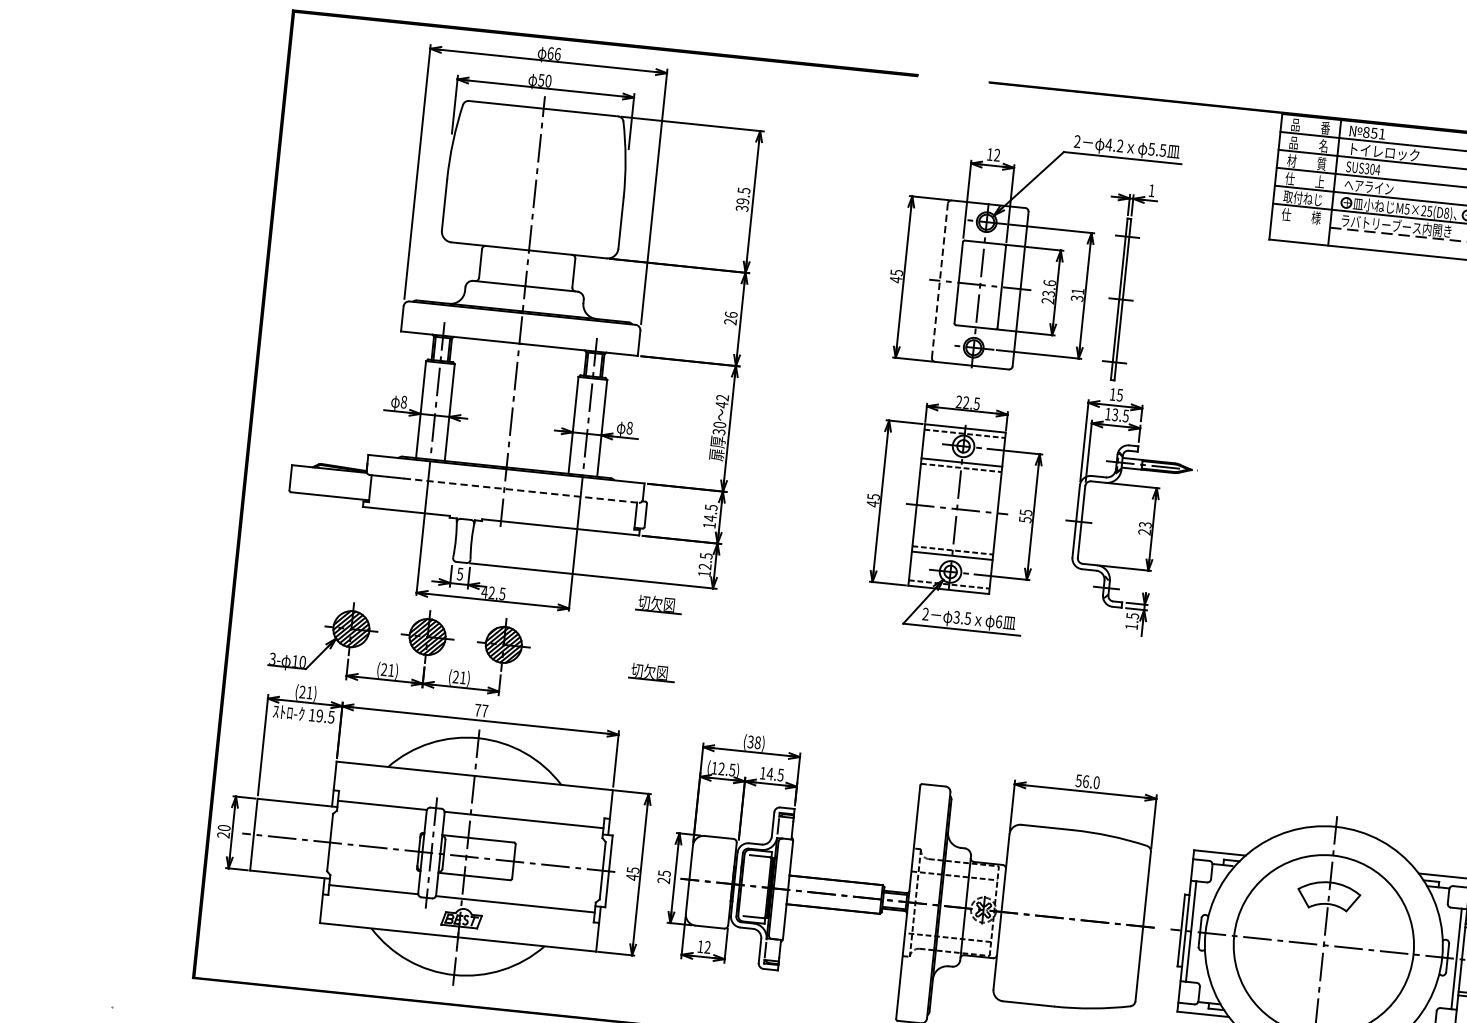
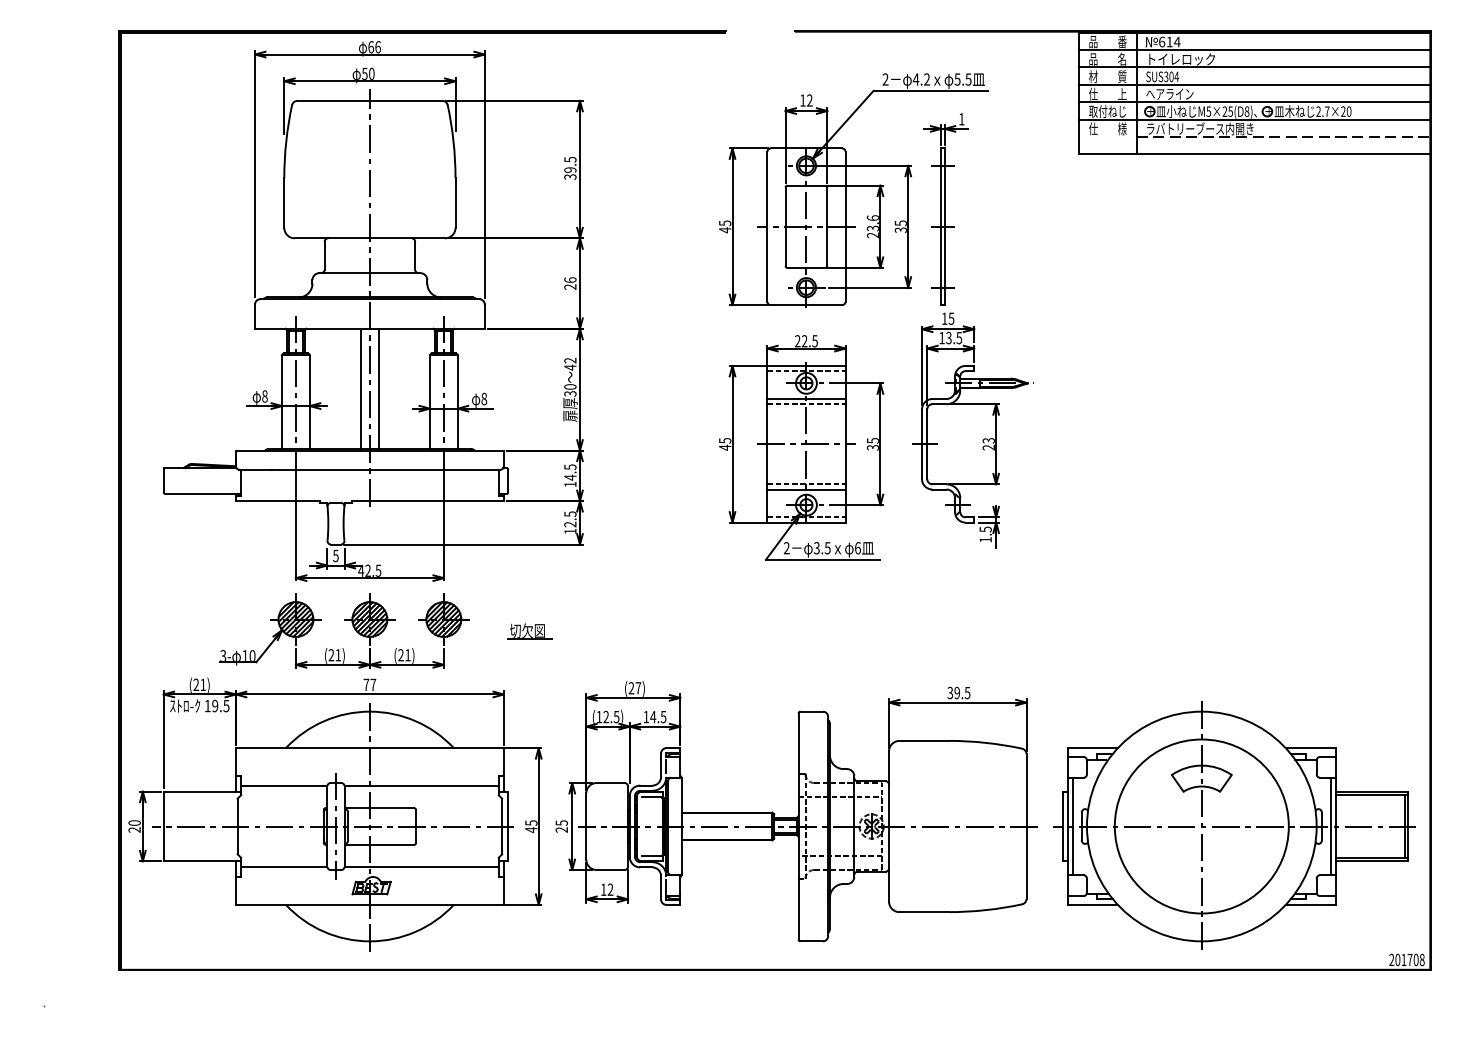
text: (1374, 132) -> (1169, 41), 851 -> 614
line: (940, 280) -> (767, 226), dashed -> solid
text: (1077, 291) -> (900, 223), 31 -> 35
line: (504, 404) -> (361, 388), added
line: (521, 406) -> (378, 388), added
line: (521, 490) -> (386, 469), dashed -> solid
text: (1024, 519) -> (872, 447), 55 -> 35
part: (658, 604) -> (529, 565), removed
part: (408, 642) -> (352, 626), moved
text: (753, 742) -> (634, 688), (38) -> (27)
text: (1087, 781) -> (958, 692), 56.0 -> 39.5

